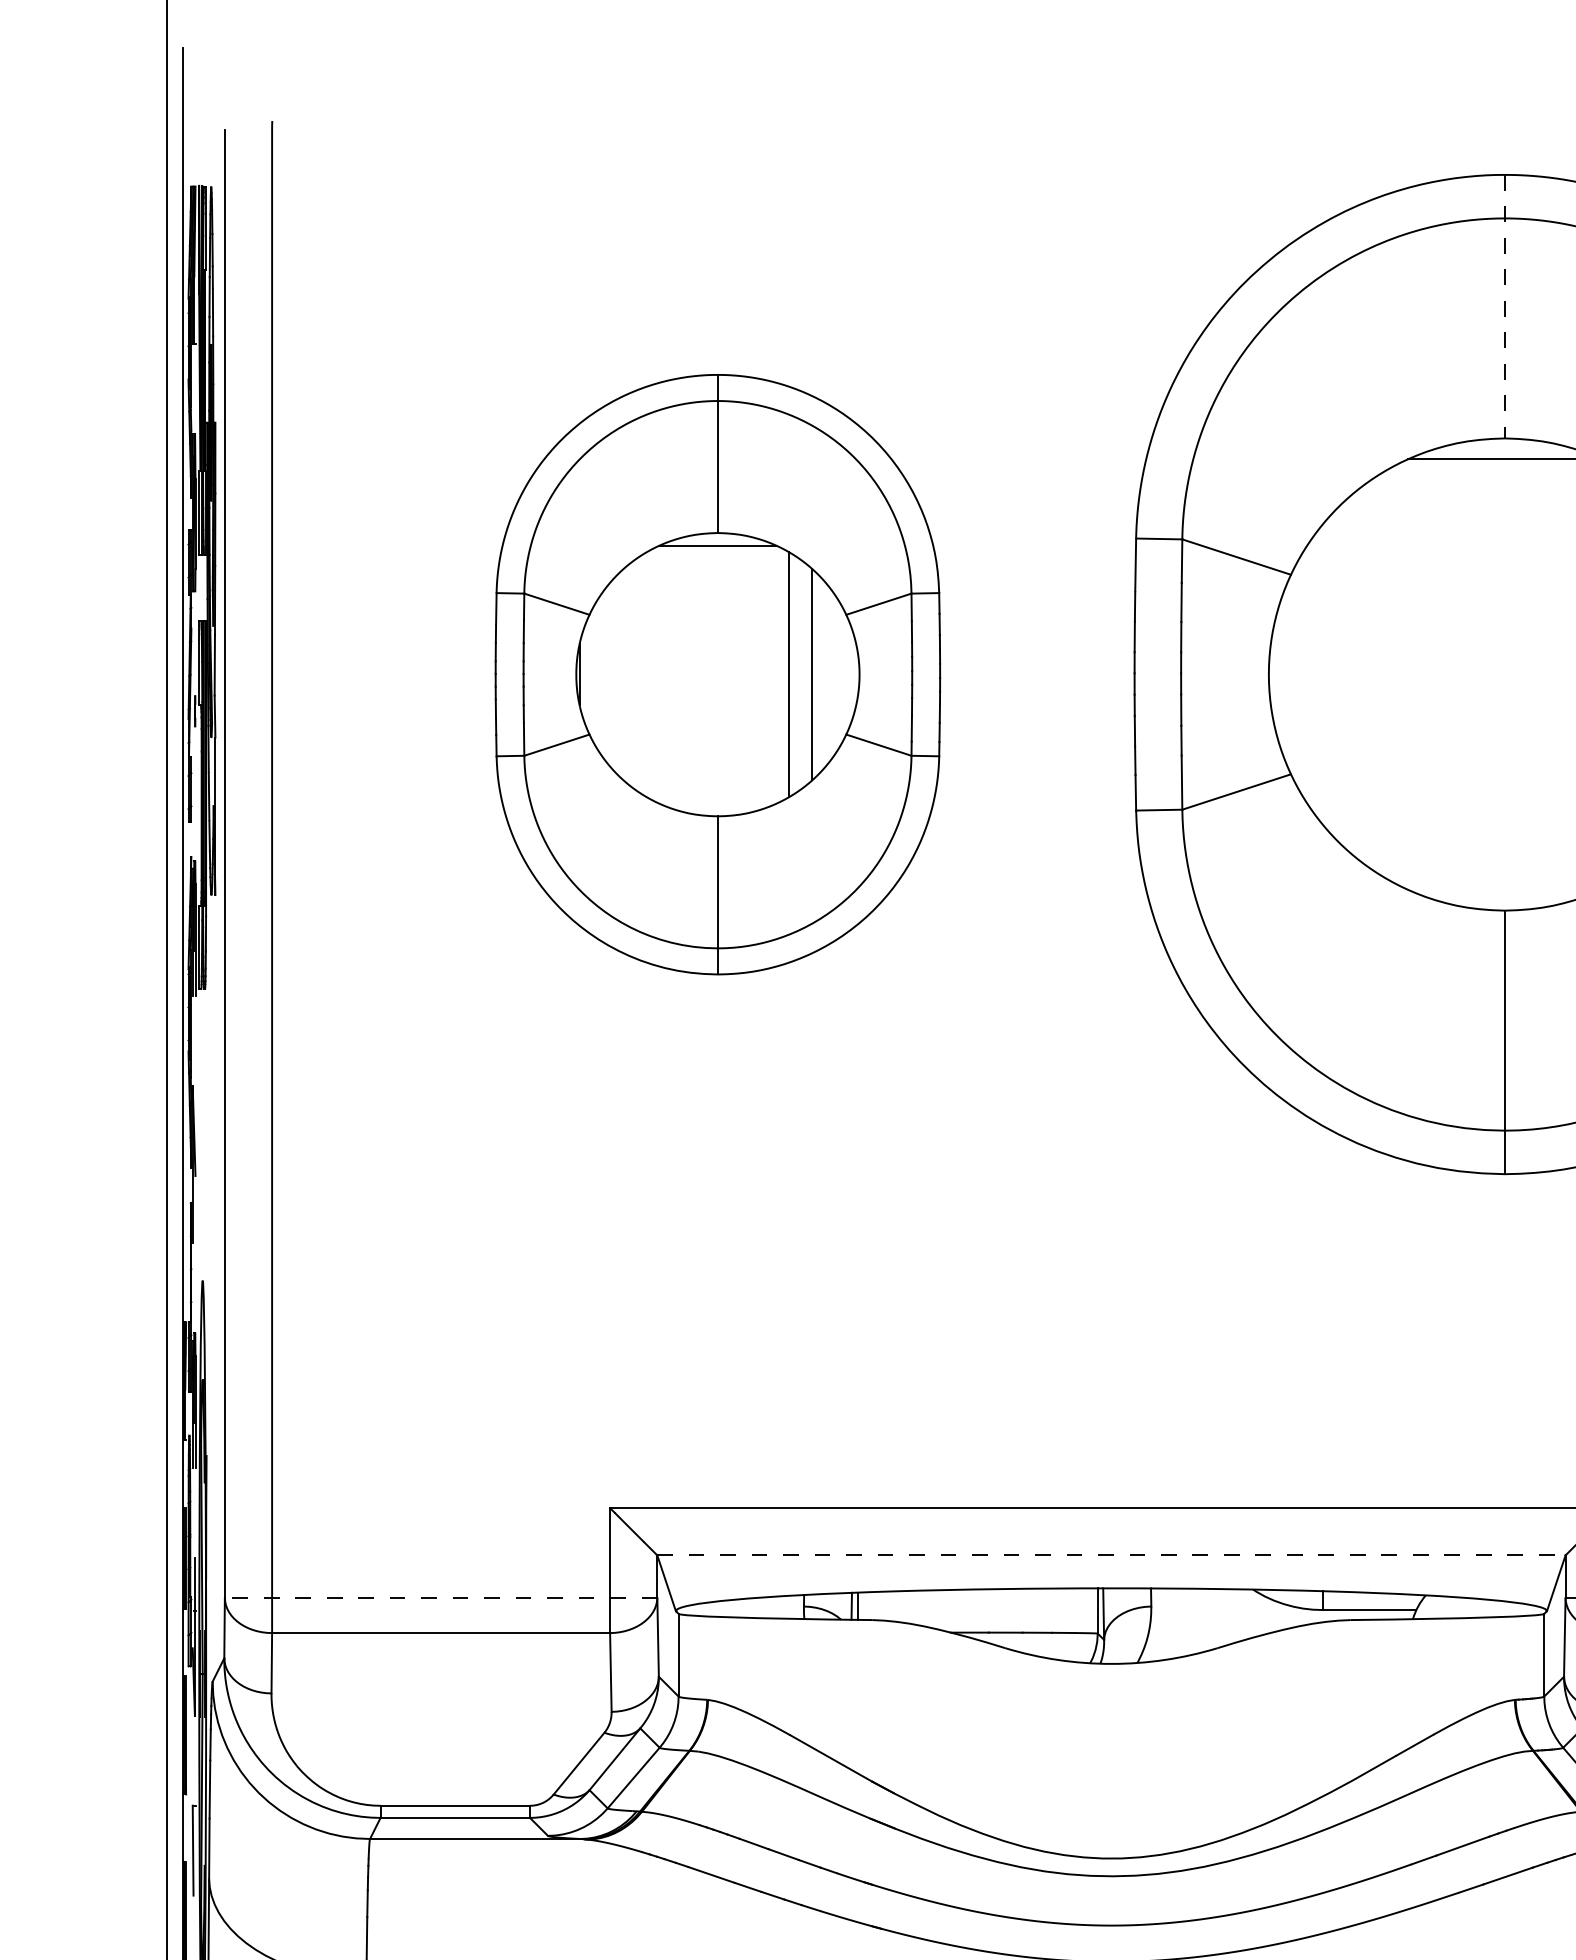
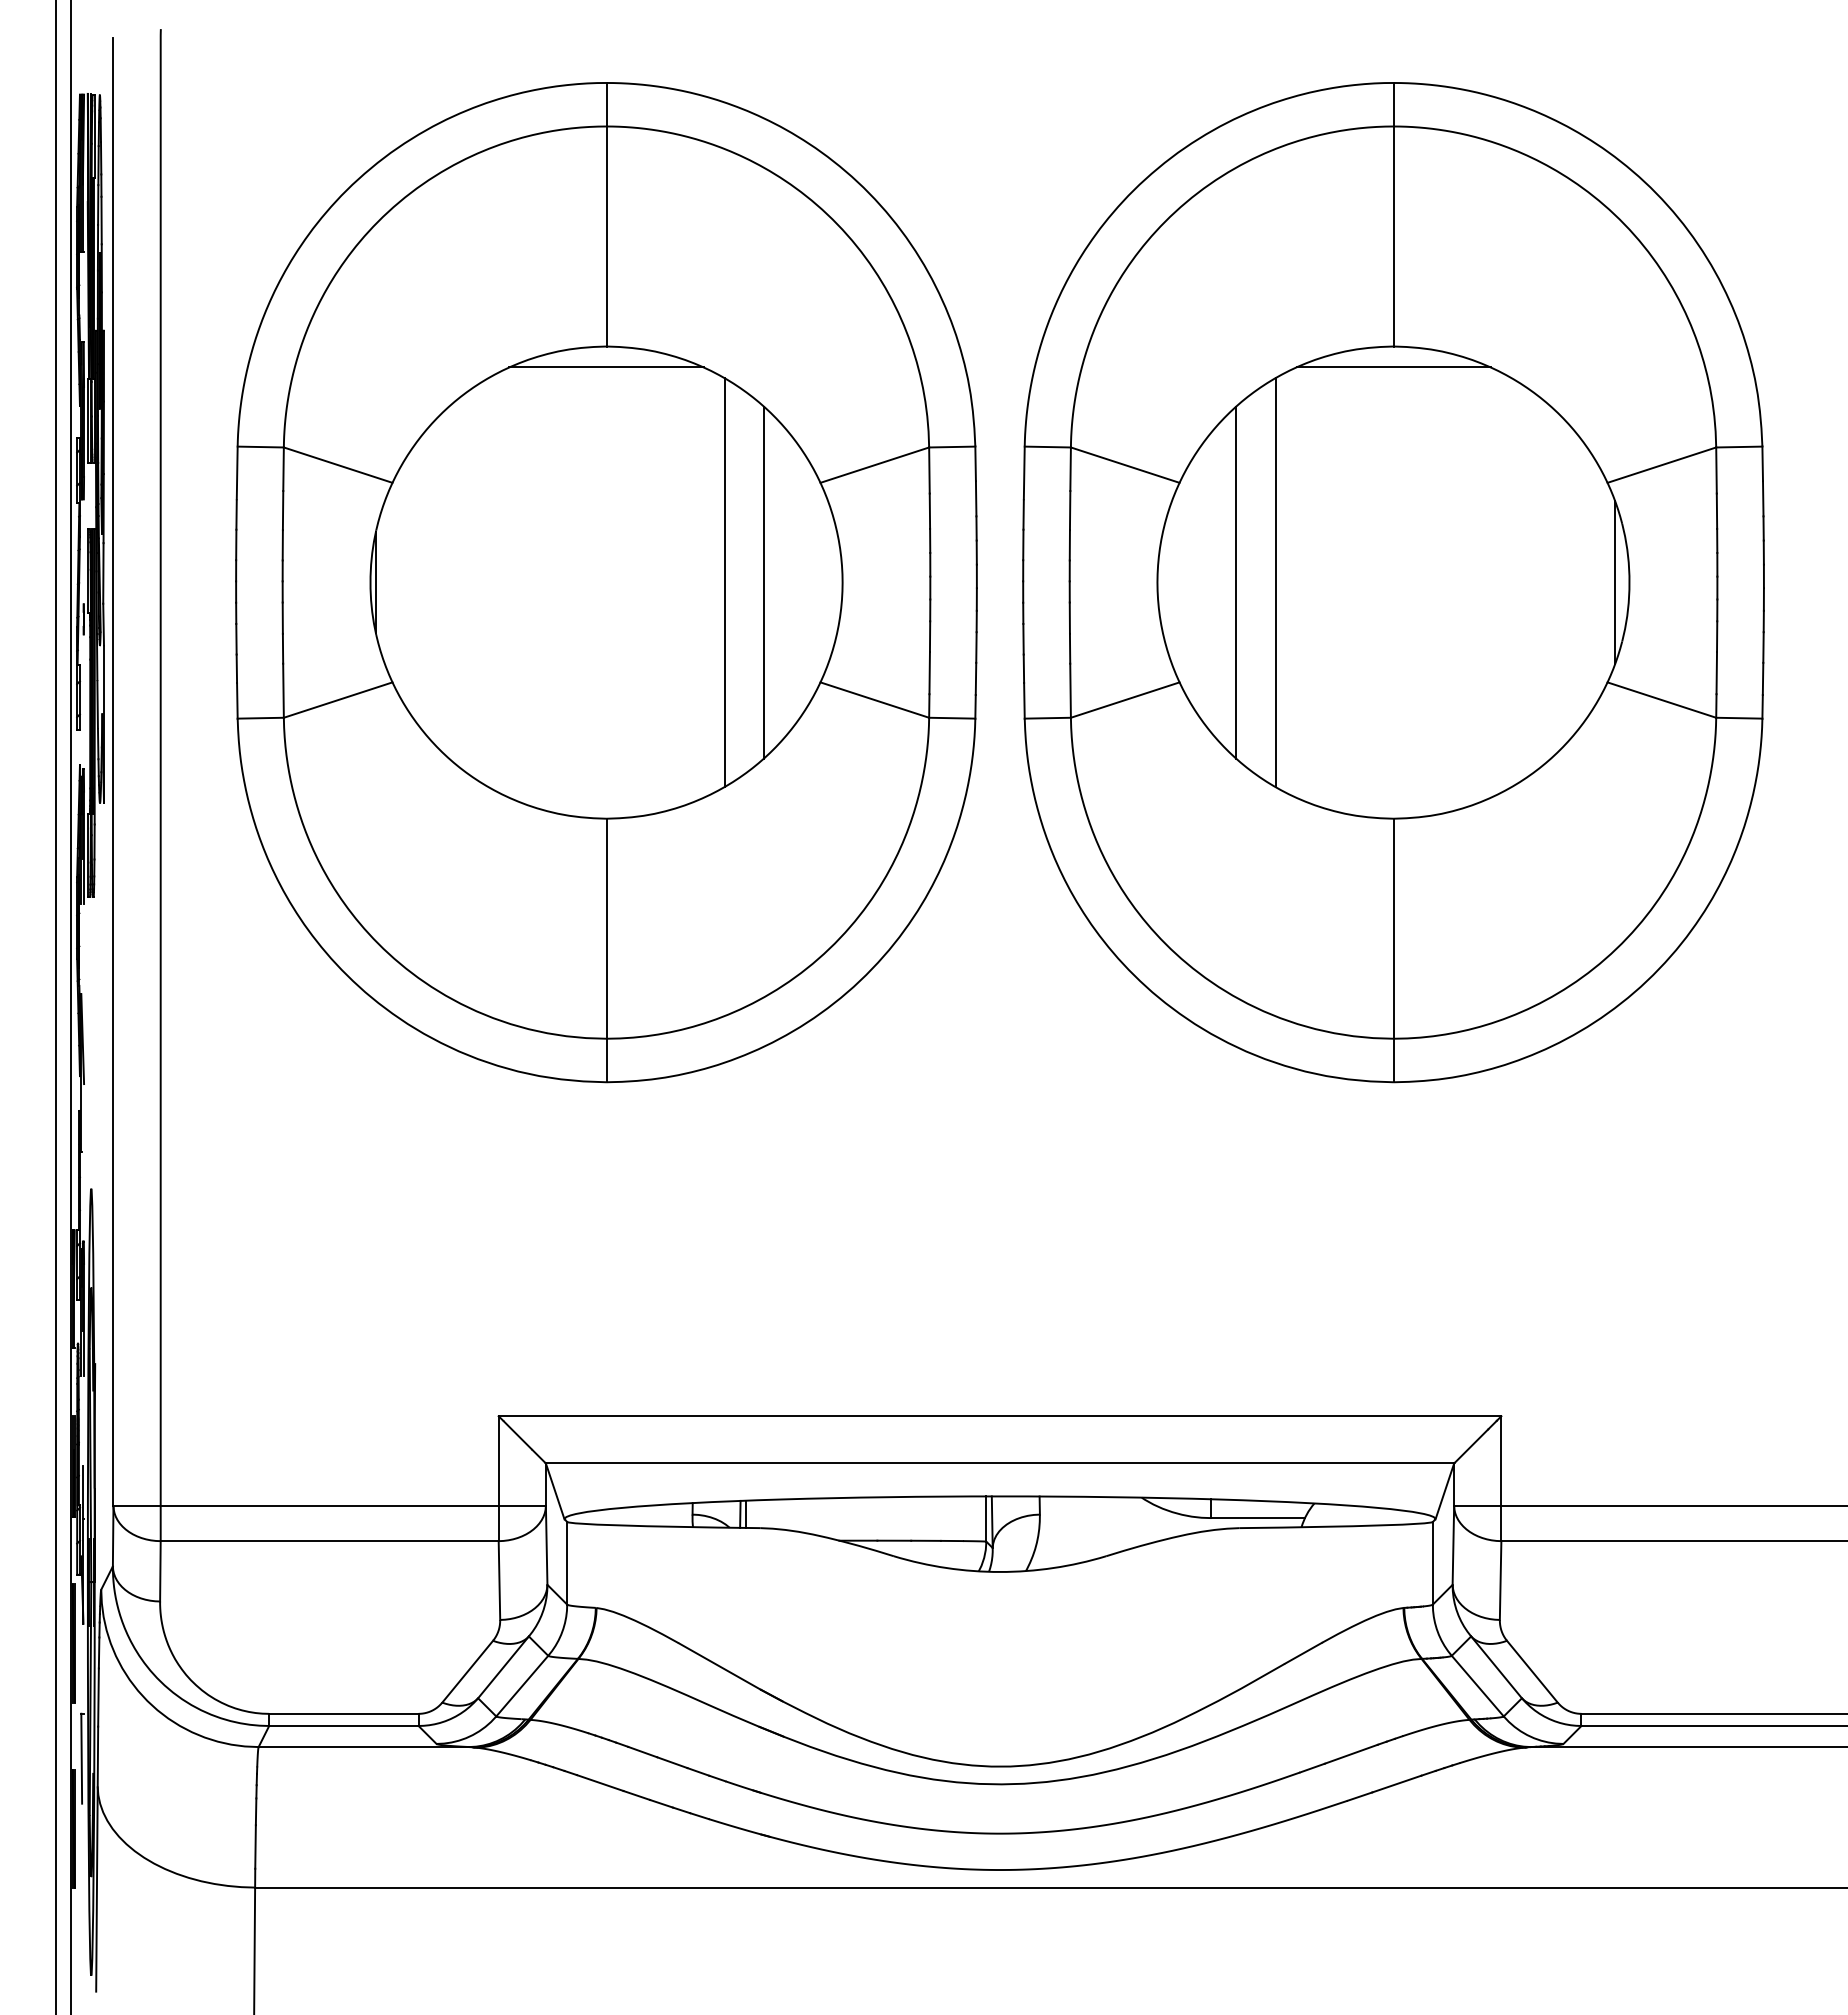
line: (1504, 306) -> (1393, 214), dashed -> solid
part: (717, 674) -> (606, 582), size x1.67
line: (1347, 674) -> (1236, 582), added
line: (1386, 674) -> (1275, 582), added
line: (1111, 1555) -> (1000, 1463), dashed -> solid
line: (440, 1598) -> (329, 1506), dashed -> solid

